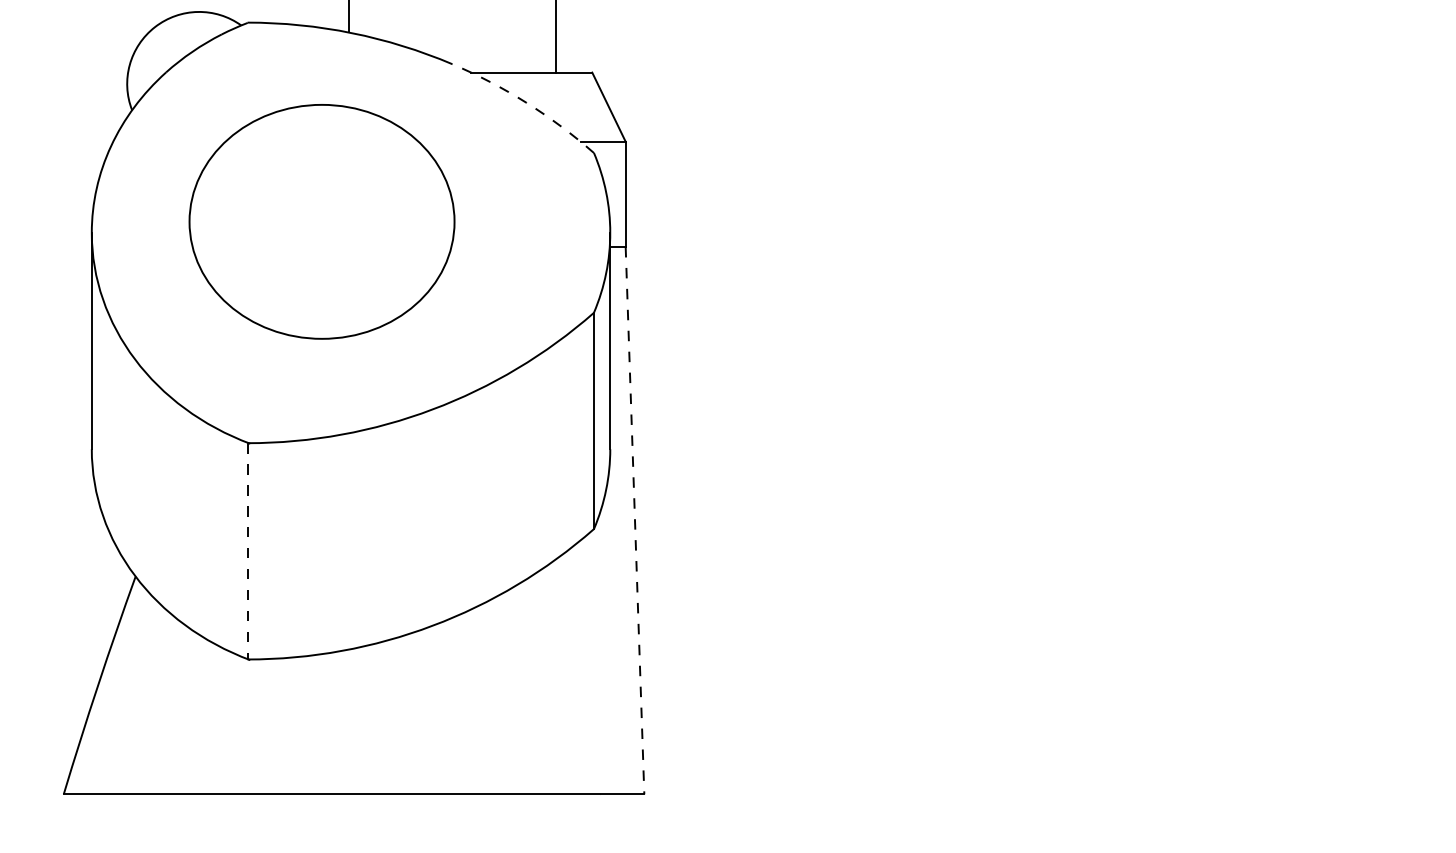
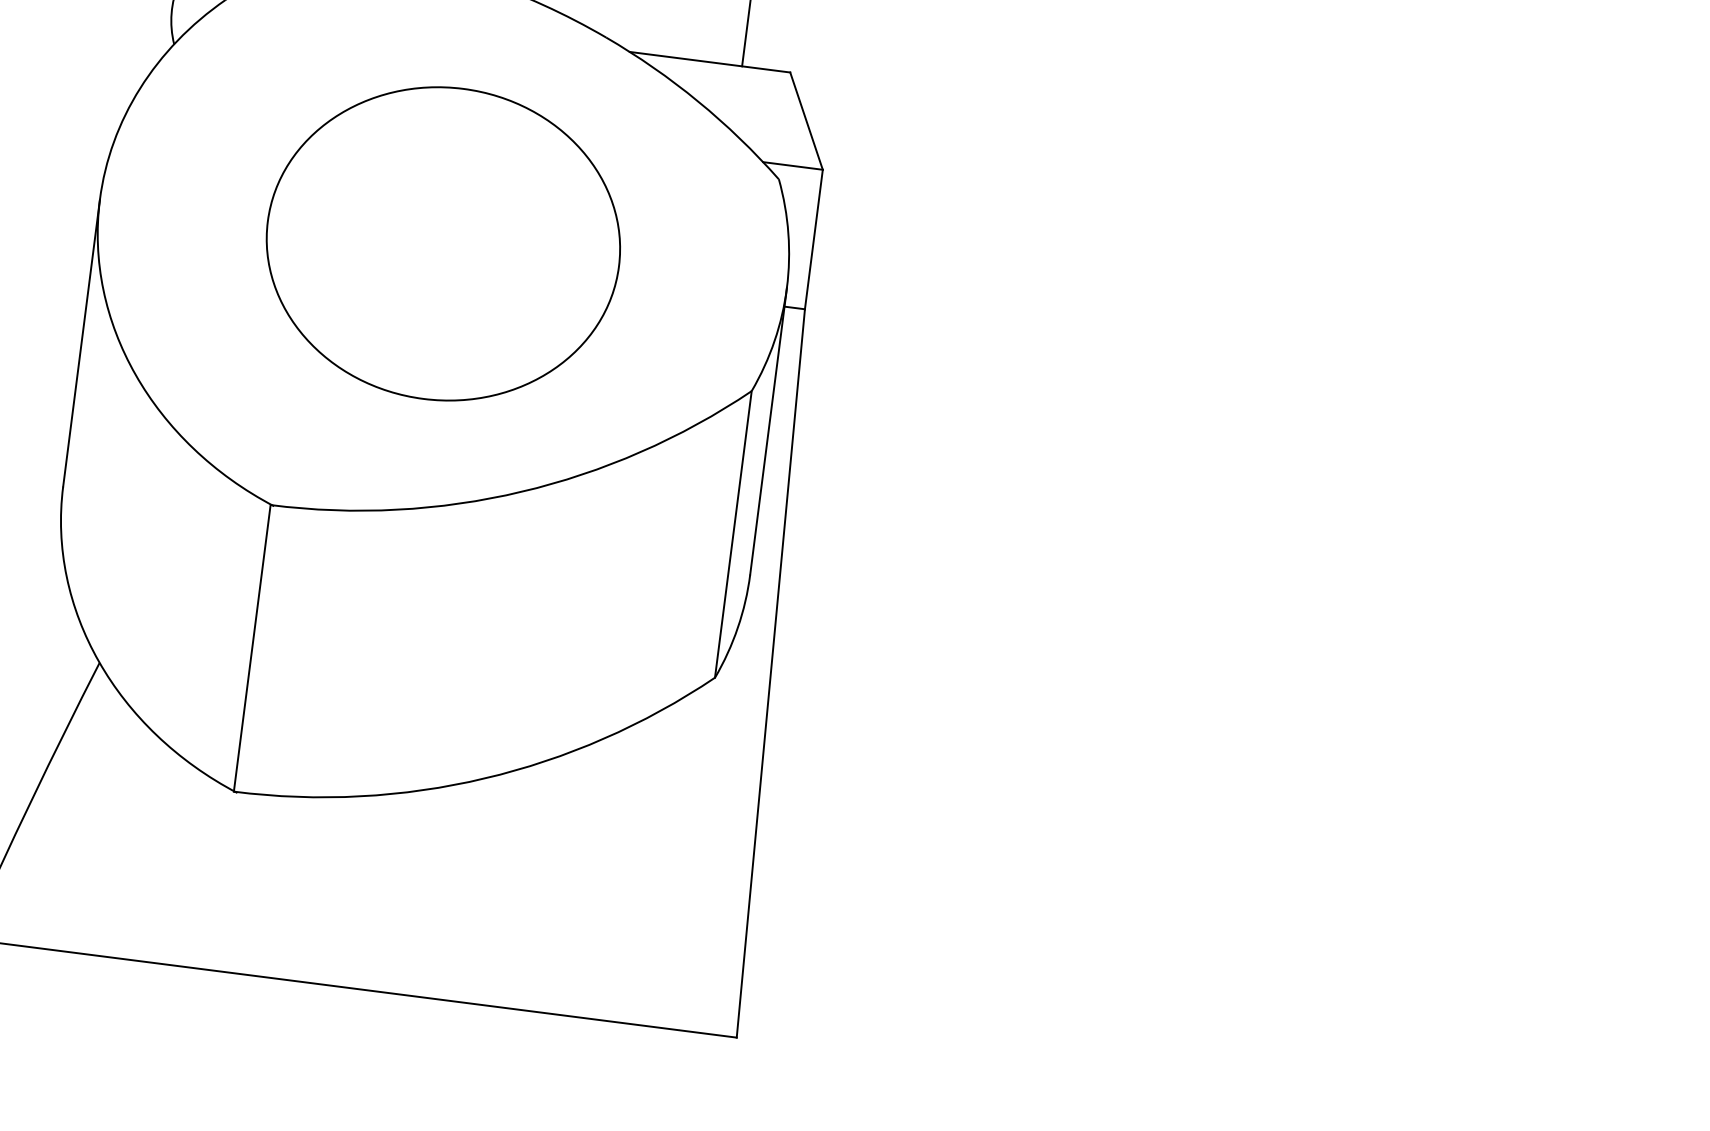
arc: (526, 102) -> (698, 100), dashed -> solid
part: (321, 221) -> (442, 243), moved
line: (635, 520) -> (771, 673), dashed -> solid
line: (247, 551) -> (252, 648), dashed -> solid

